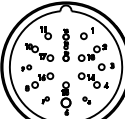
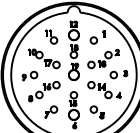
part: (65, 45) -> (73, 50), size x1.67
part: (26, 67) -> (29, 75), size x1.43
part: (45, 99) -> (51, 111), size x1.67
part: (86, 100) -> (96, 112), size x1.67

